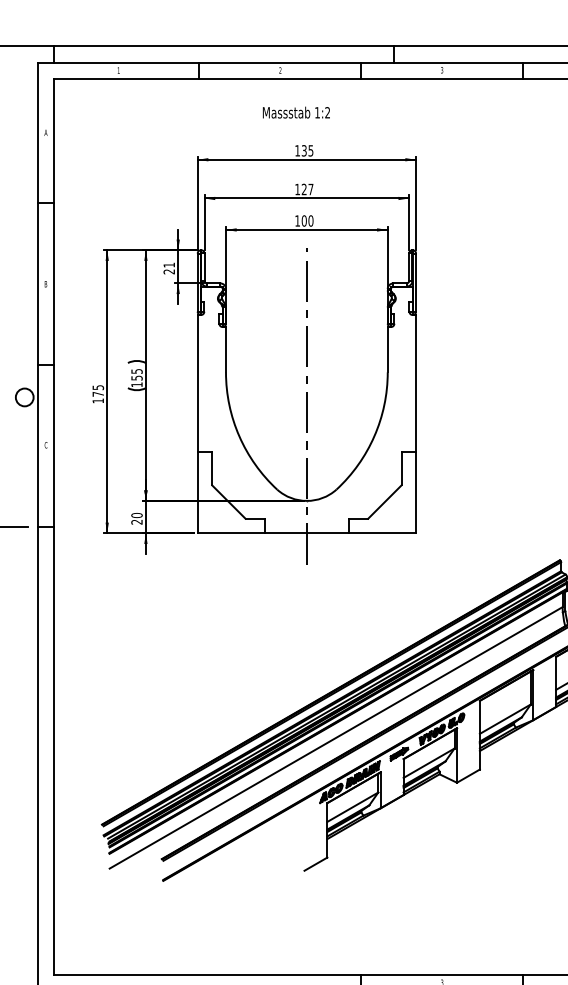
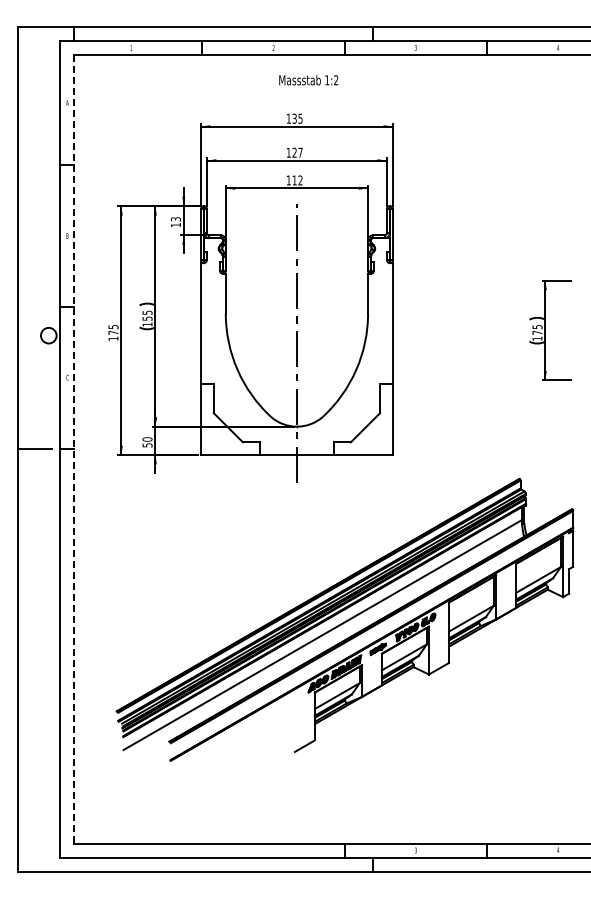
text: (296, 113) -> (308, 80), moved
text: (307, 221) -> (297, 180), 100 -> 112
text: (168, 268) -> (175, 222), 21 -> 13
text: (136, 522) -> (147, 445), 20 -> 50
line: (53, 526) -> (74, 449), solid -> dashed

